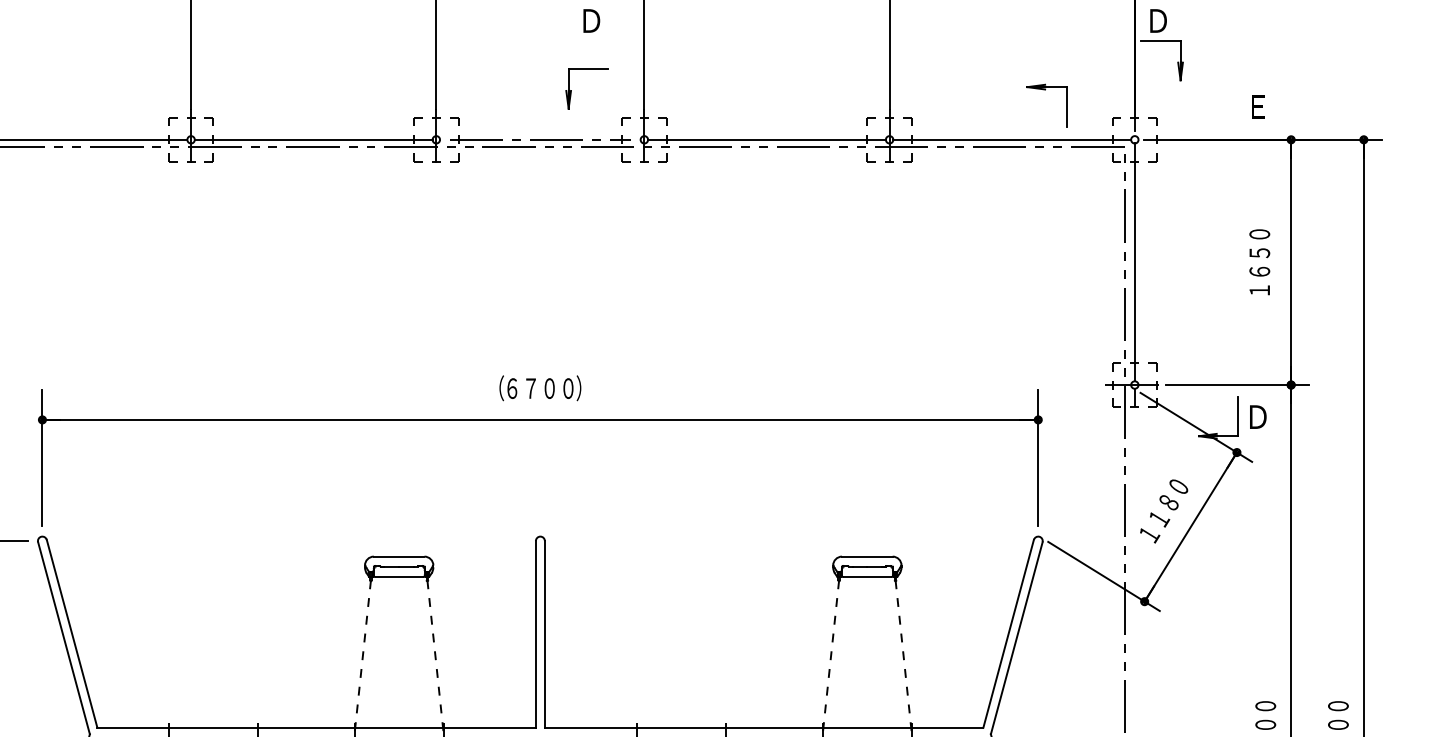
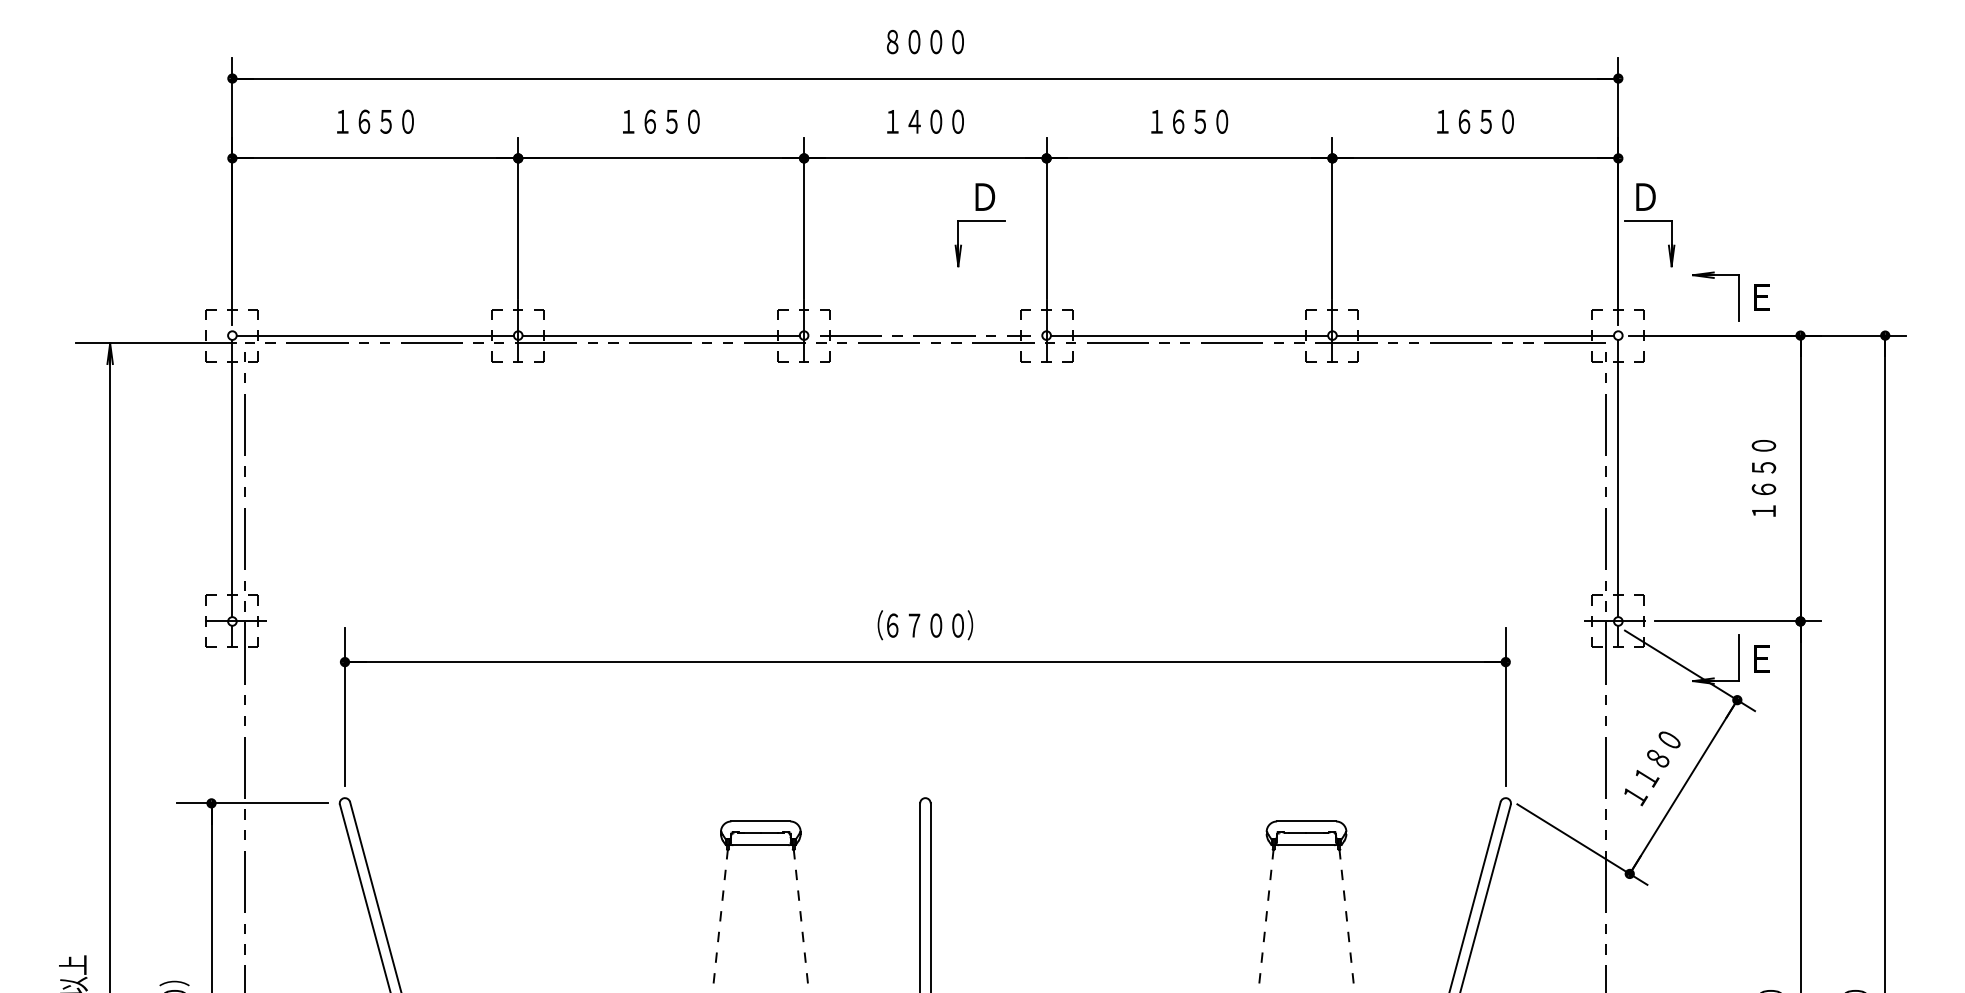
part: (571, 89) -> (961, 244), moved
part: (1045, 89) -> (1714, 278), moved
text: (1257, 416) -> (1761, 658), Ｄ -> Ｅ

